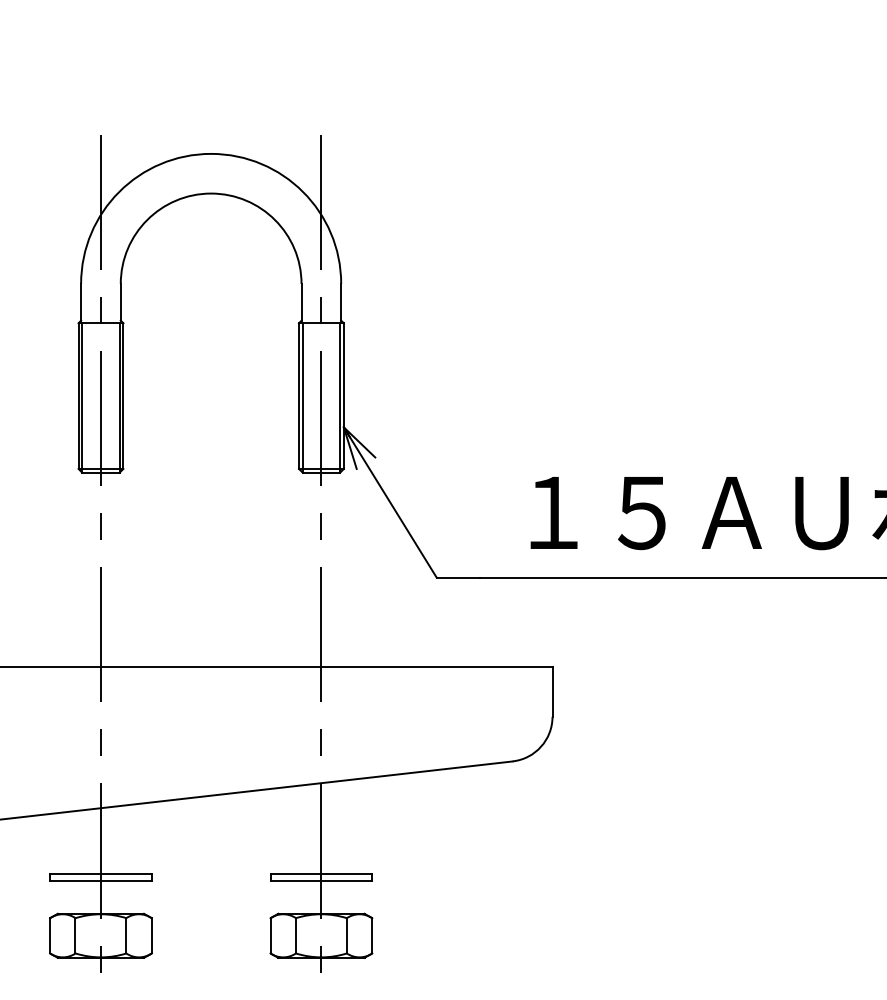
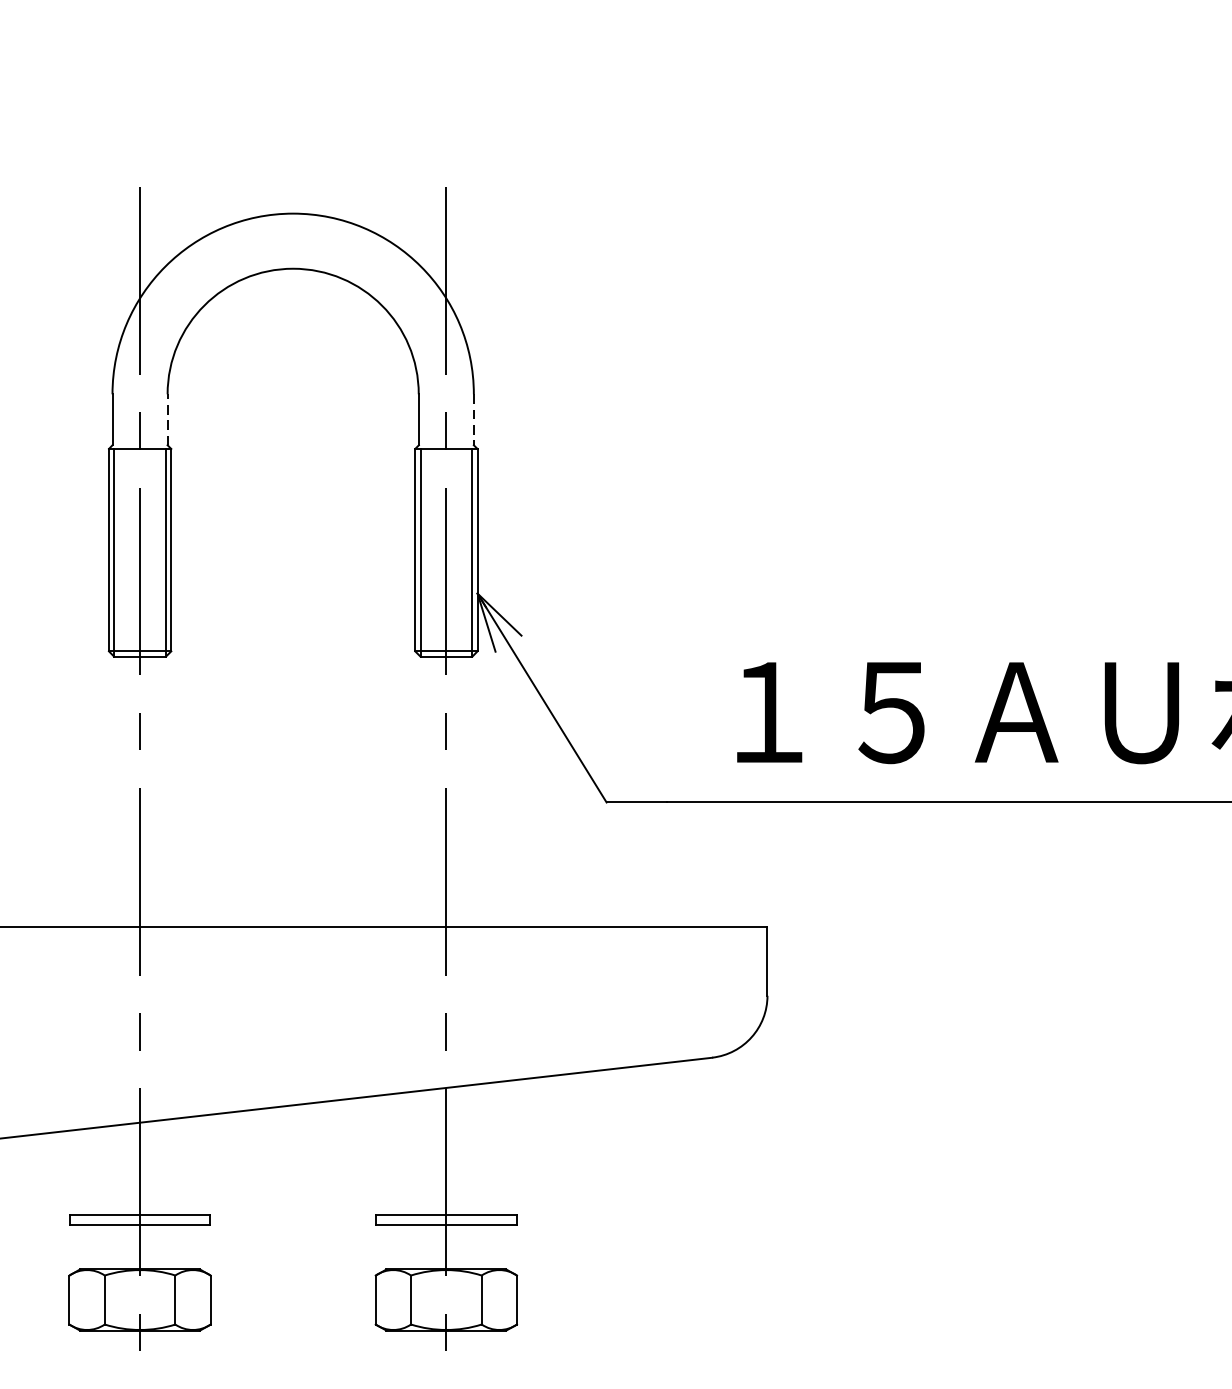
line: (120, 301) -> (167, 418), solid -> dashed
line: (341, 302) -> (474, 420), solid -> dashed

